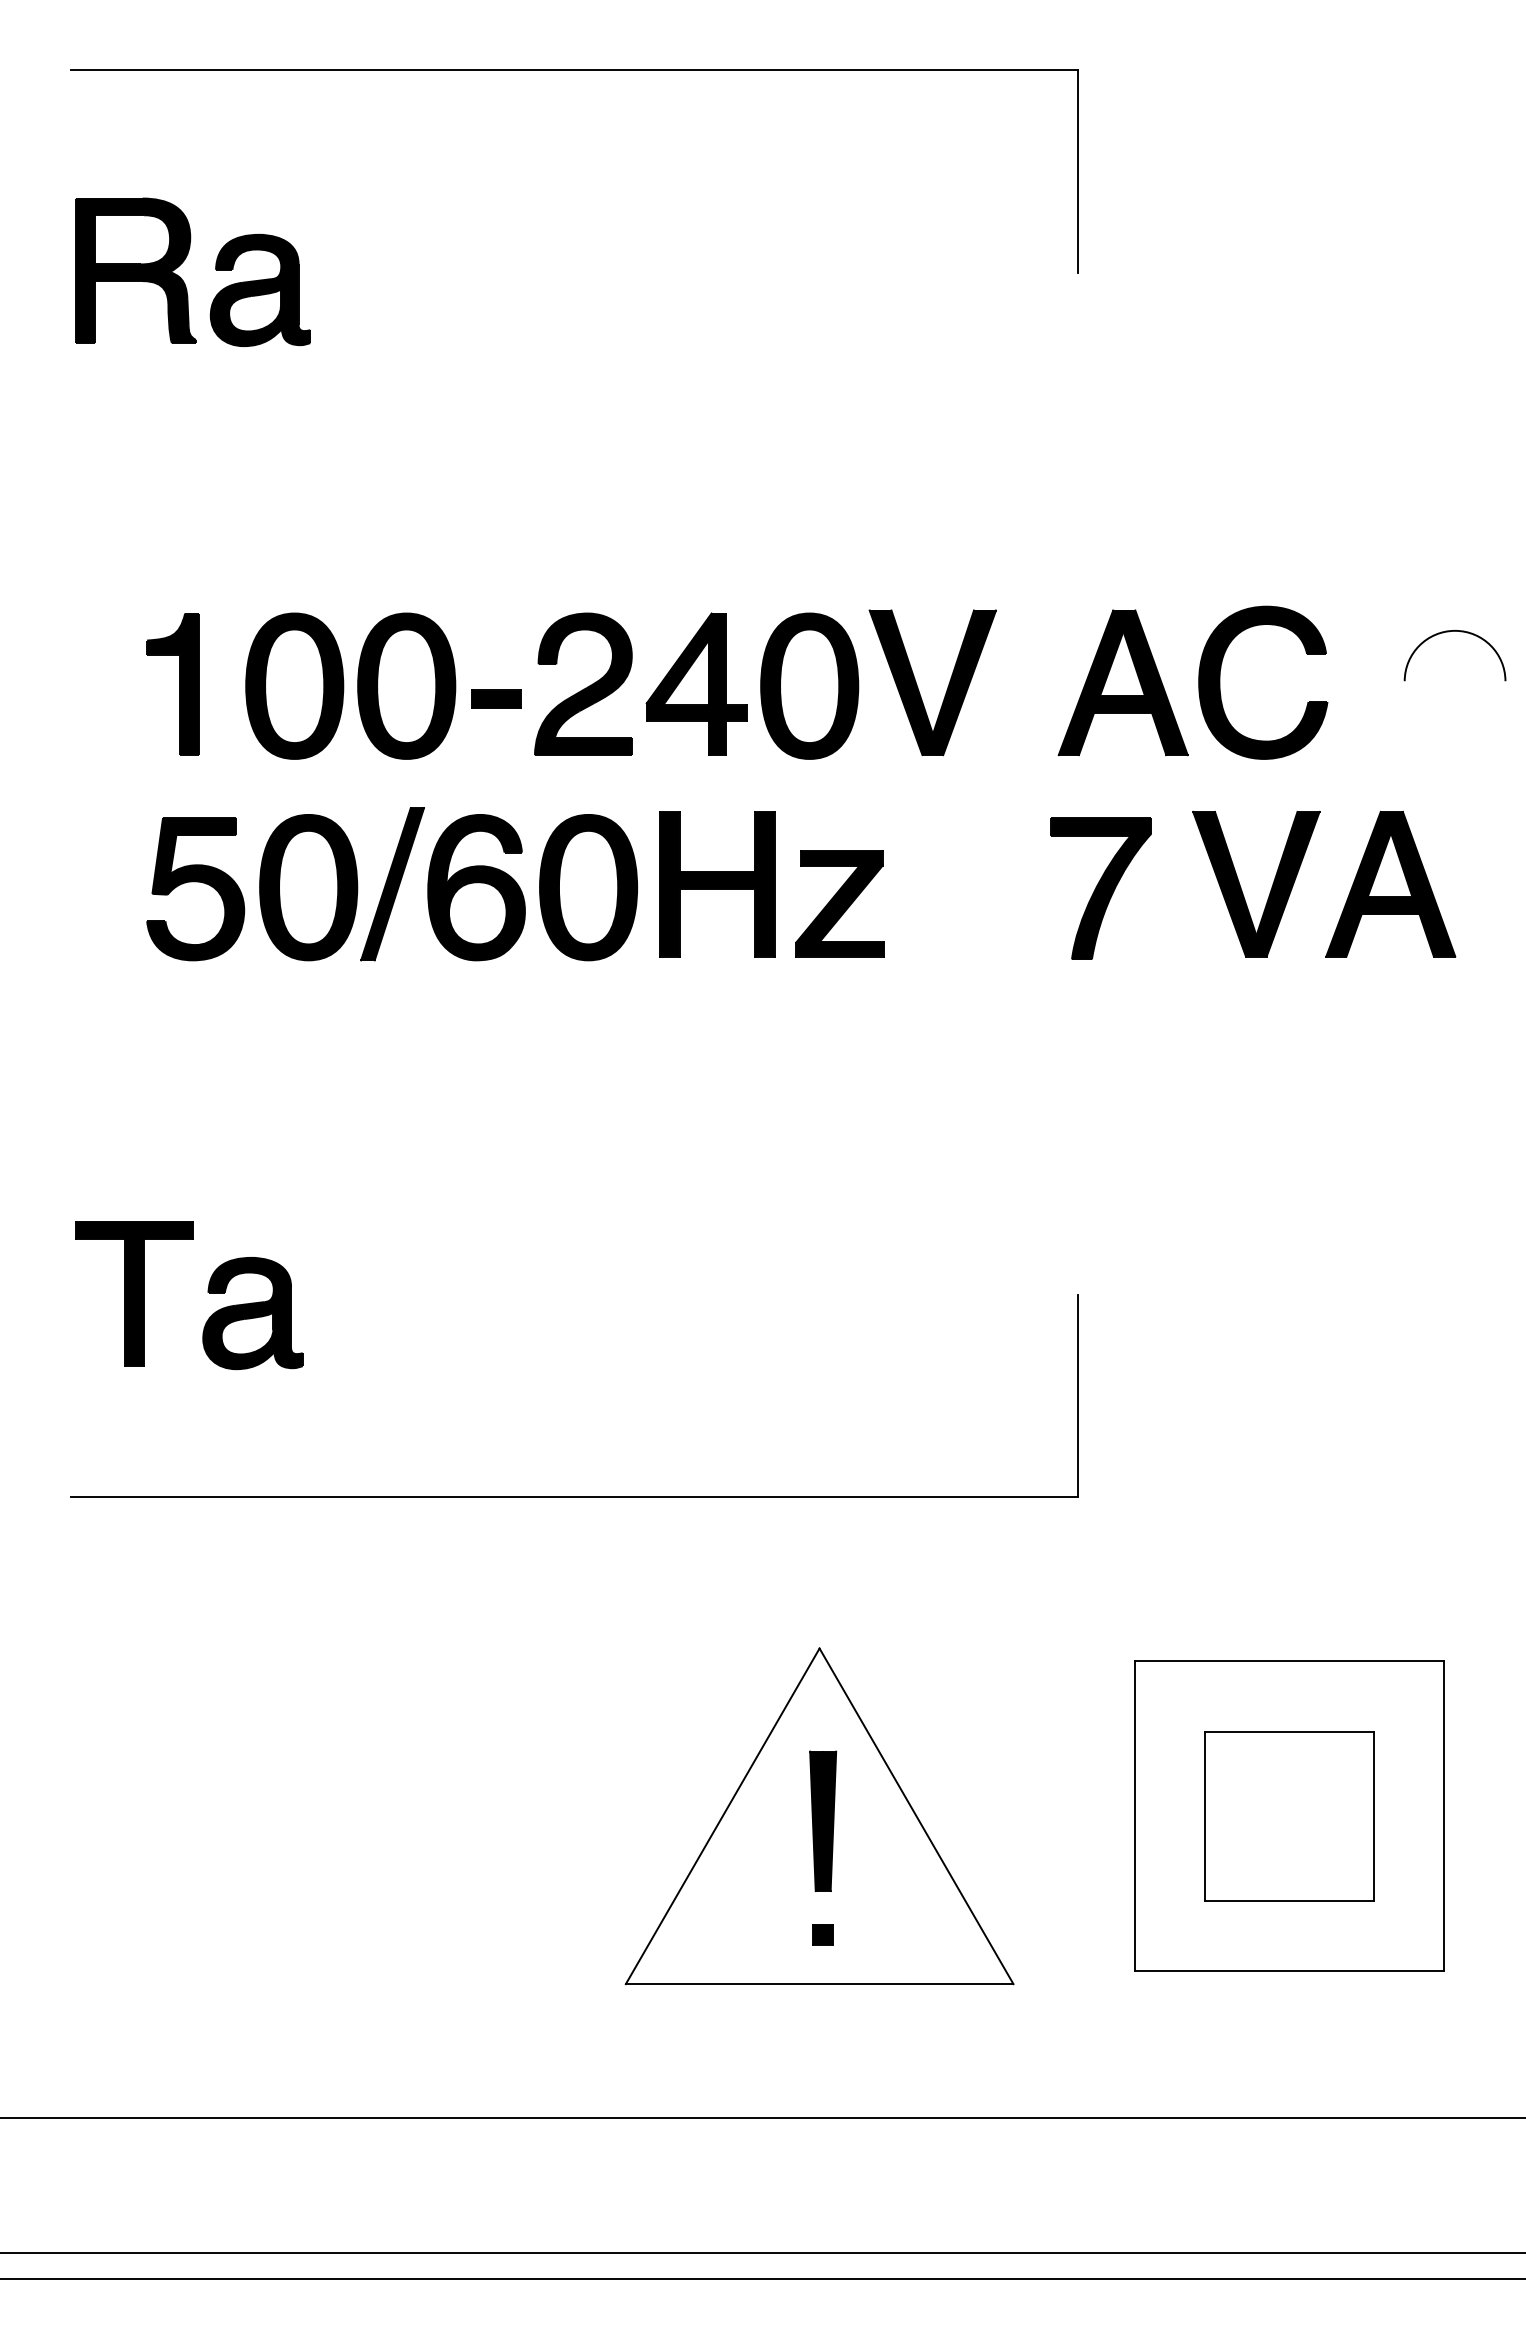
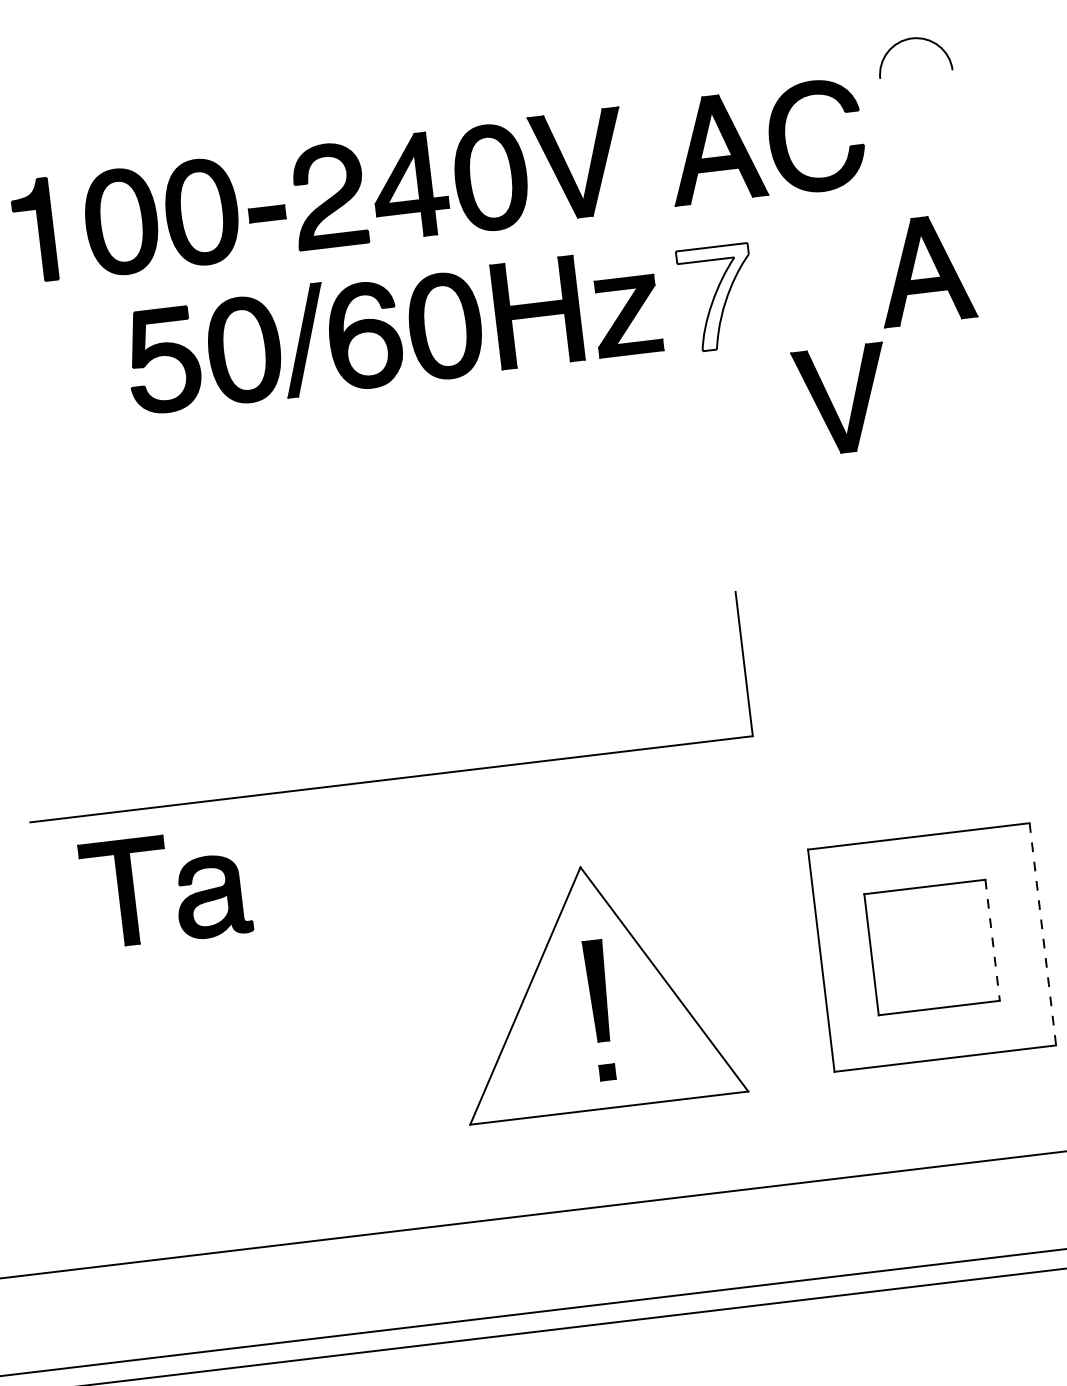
curve: (1449, 632) -> (908, 40), moved
part: (515, 884) -> (392, 330), moved
fill: (1101, 888) -> (717, 297), removed
part: (1270, 889) -> (853, 402), moved
part: (207, 1292) -> (178, 885), moved
line: (1373, 1816) -> (992, 940), solid -> dashed
line: (1443, 1816) -> (1042, 934), solid -> dashed

